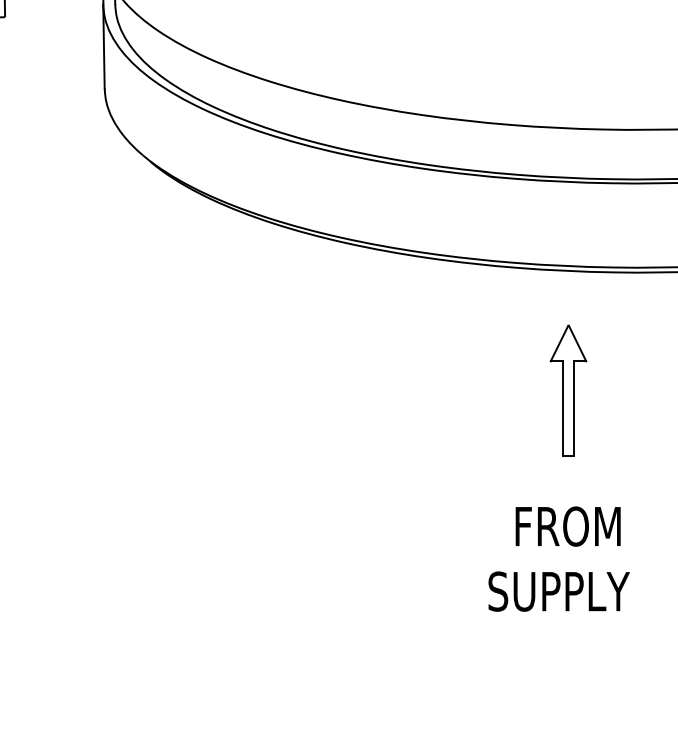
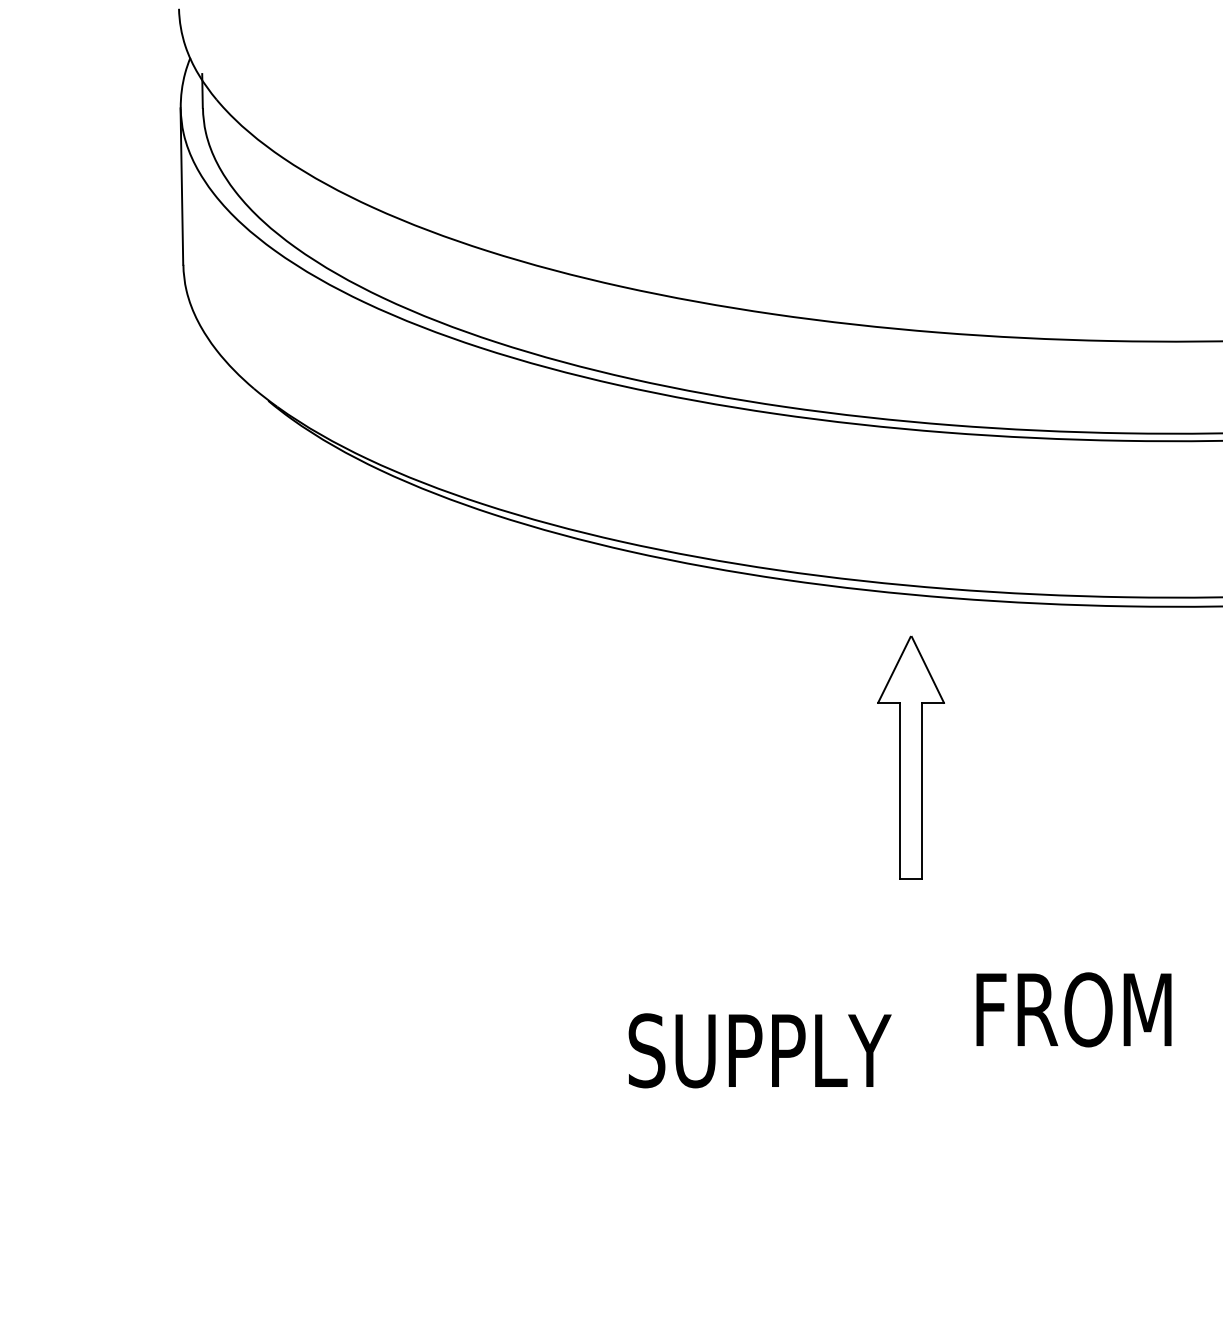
part: (568, 390) -> (911, 757), moved
text: (567, 526) -> (1072, 1009), moved
text: (558, 591) -> (758, 1050), moved

